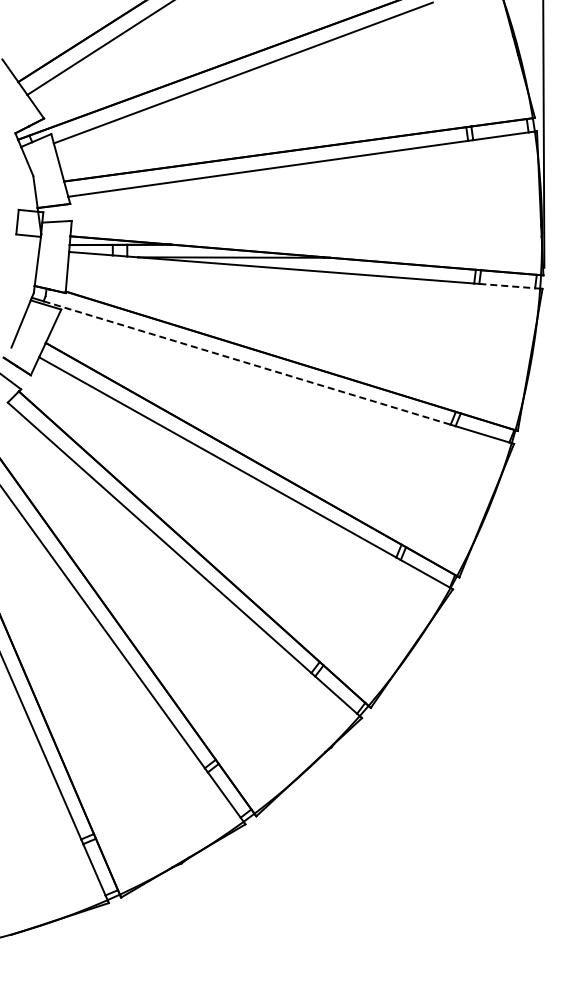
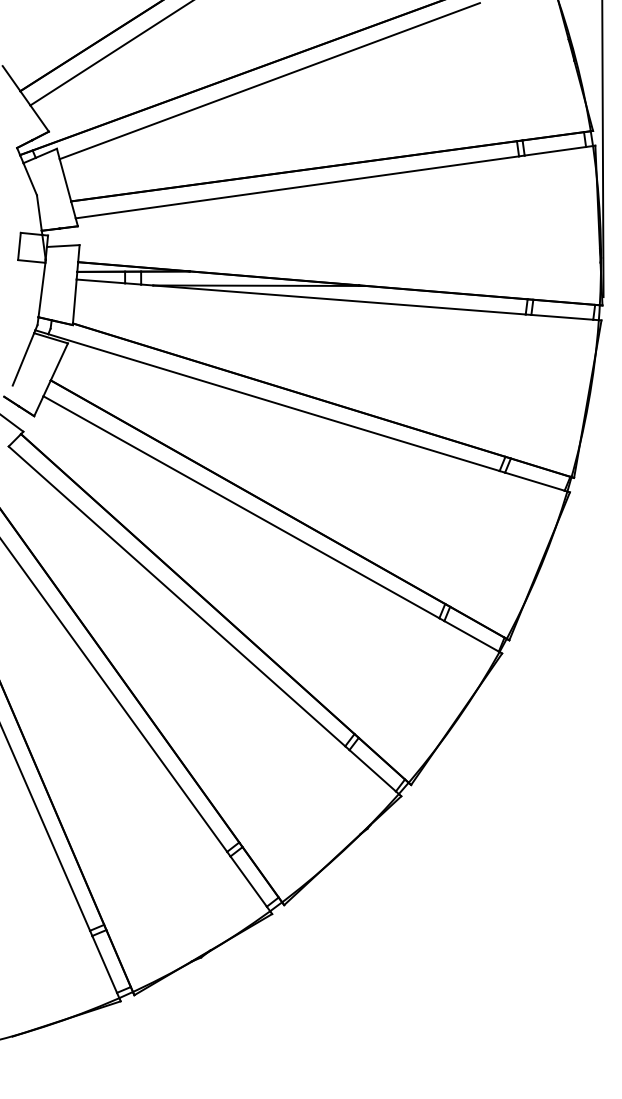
line: (507, 286) -> (562, 317), dashed -> solid
line: (247, 363) -> (274, 403), dashed -> solid

